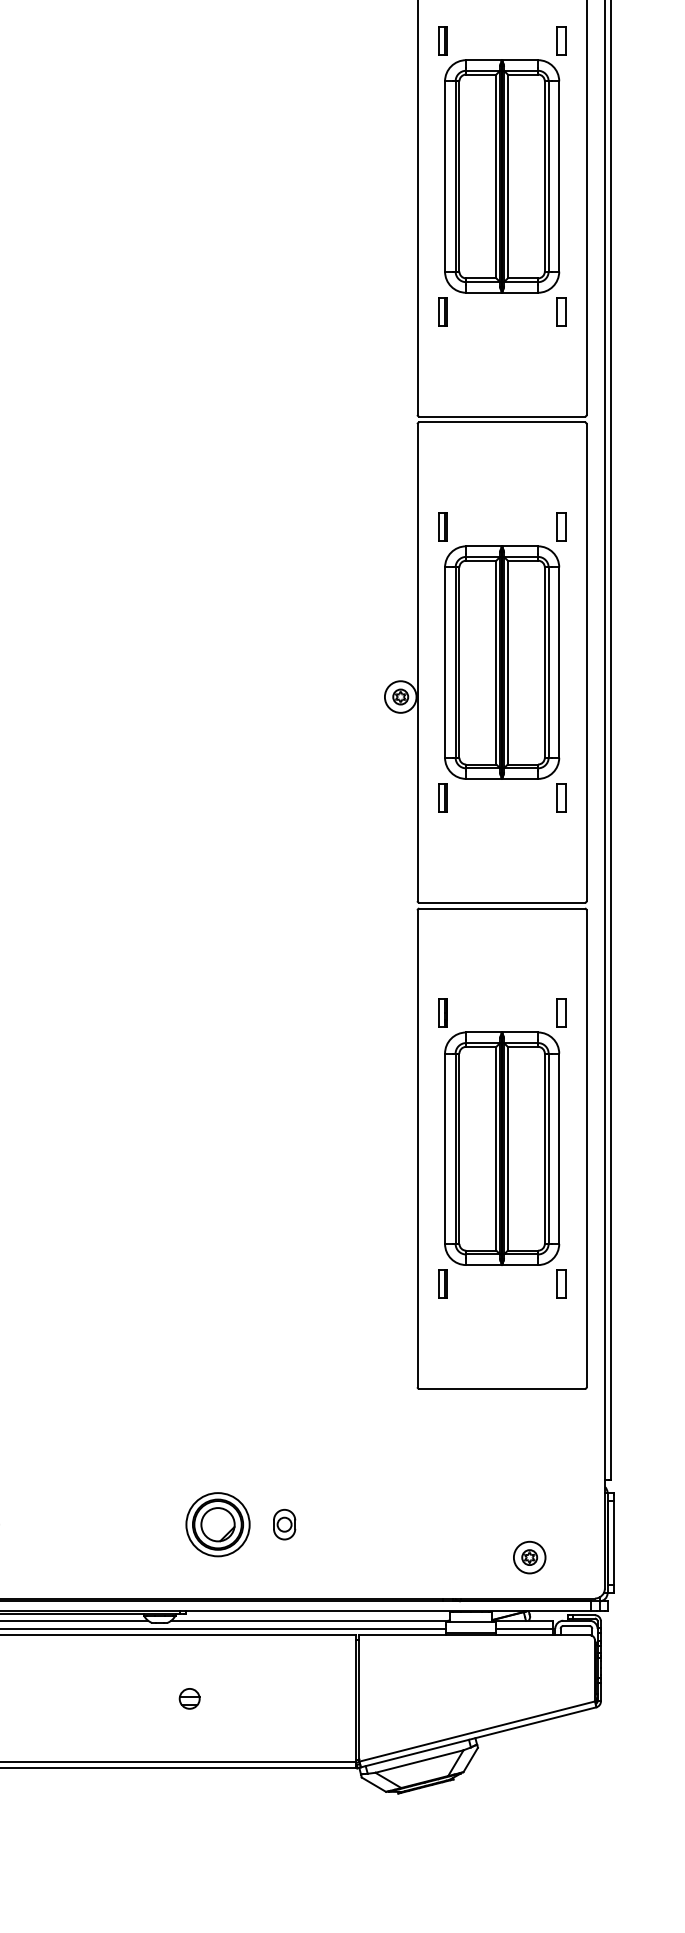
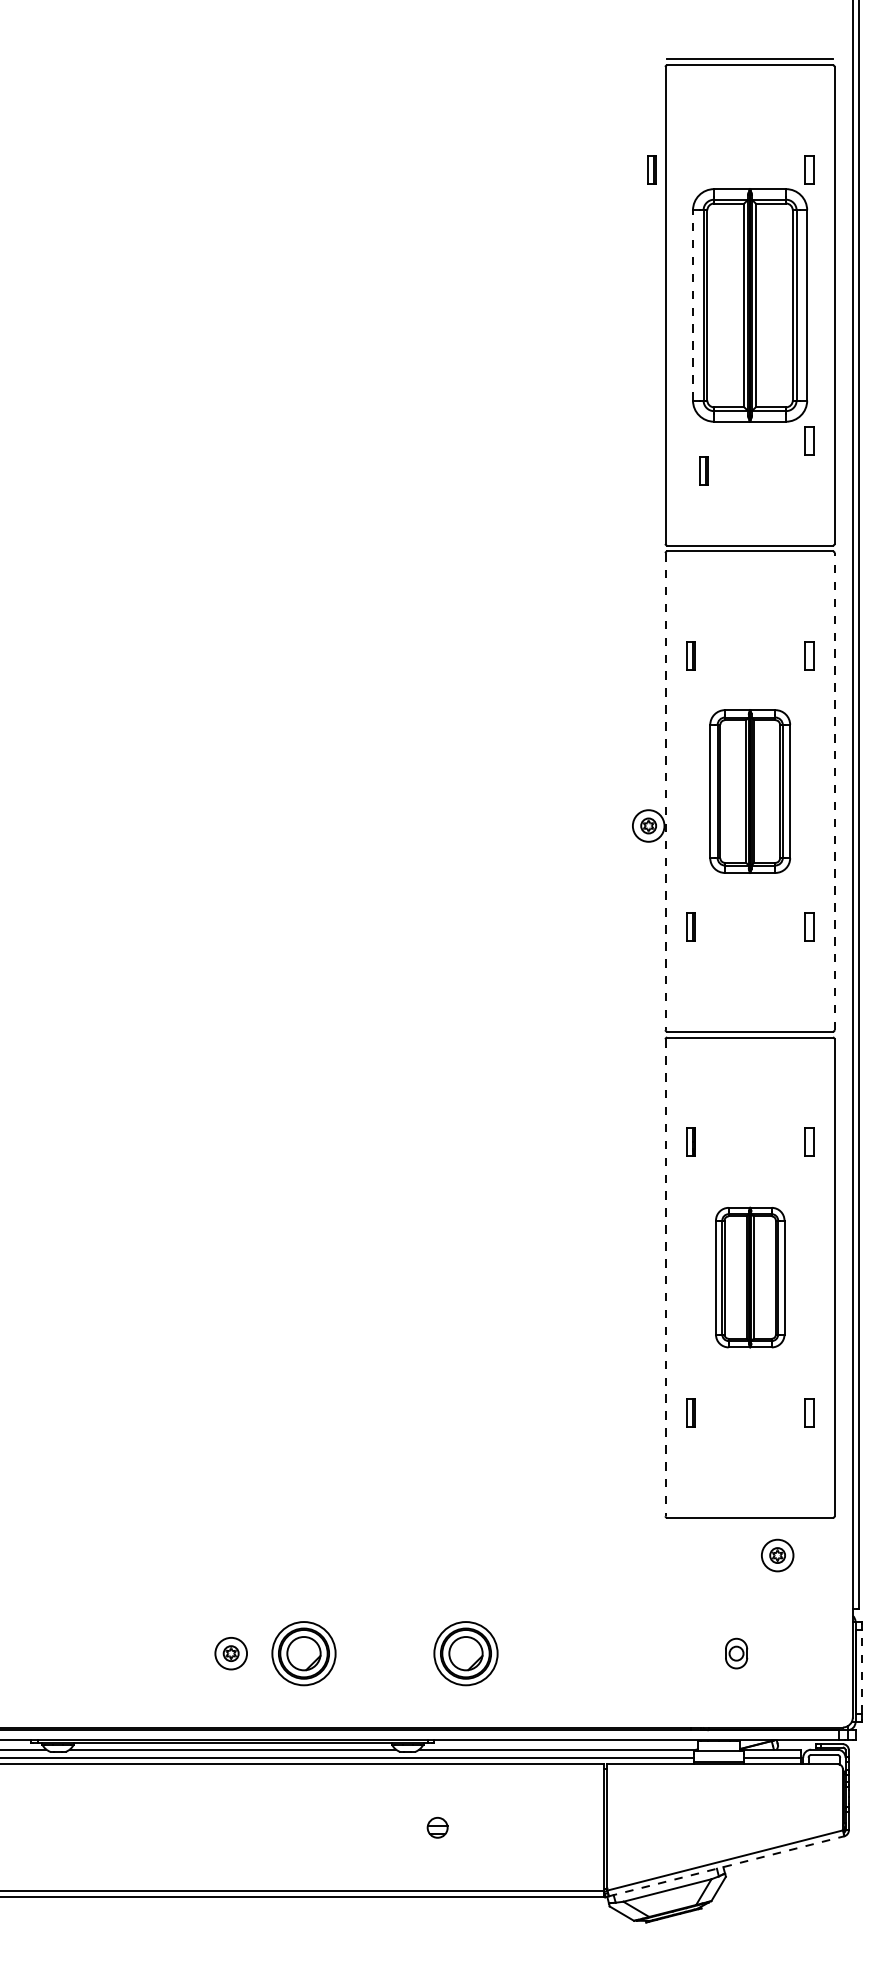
part: (442, 40) -> (651, 169), moved
line: (445, 175) -> (693, 304), solid -> dashed
part: (442, 311) -> (703, 470), moved
line: (417, 662) -> (665, 791), solid -> dashed
part: (502, 662) -> (750, 791), size x0.7
line: (586, 662) -> (834, 791), solid -> dashed
line: (417, 1148) -> (665, 1277), solid -> dashed
part: (502, 1148) -> (750, 1277), size x0.6
part: (55, 1524) -> (303, 1653), added
part: (284, 1524) -> (736, 1653), moved
line: (614, 1543) -> (862, 1672), solid -> dashed
part: (529, 1557) -> (777, 1555), moved
line: (478, 1737) -> (726, 1866), solid -> dashed

